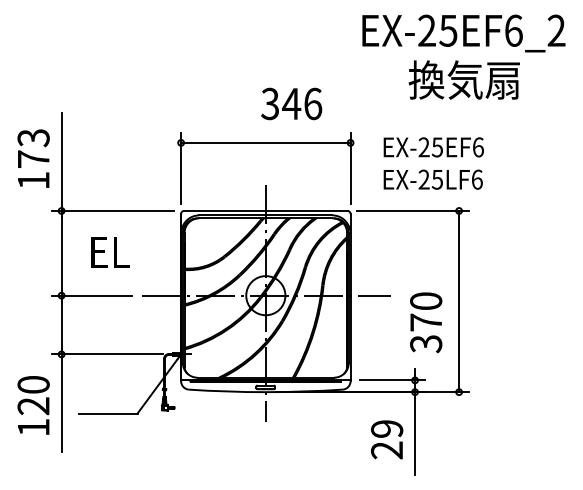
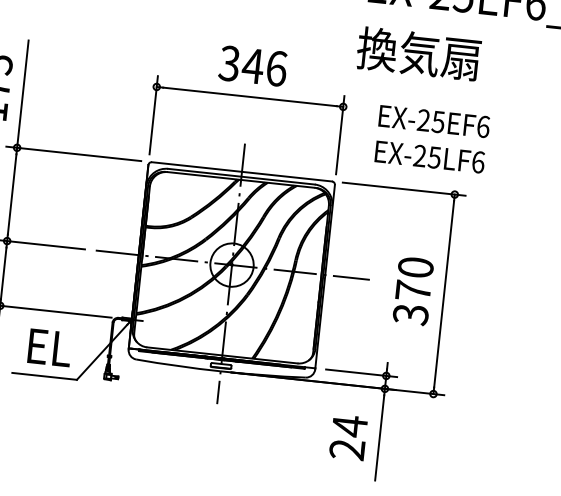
text: (463, 79) -> (417, 53), moved
text: (291, 103) -> (252, 65), moved
text: (110, 252) -> (50, 347), moved
text: (426, 322) -> (413, 291), moved
text: (387, 428) -> (350, 425), 29 -> 24

